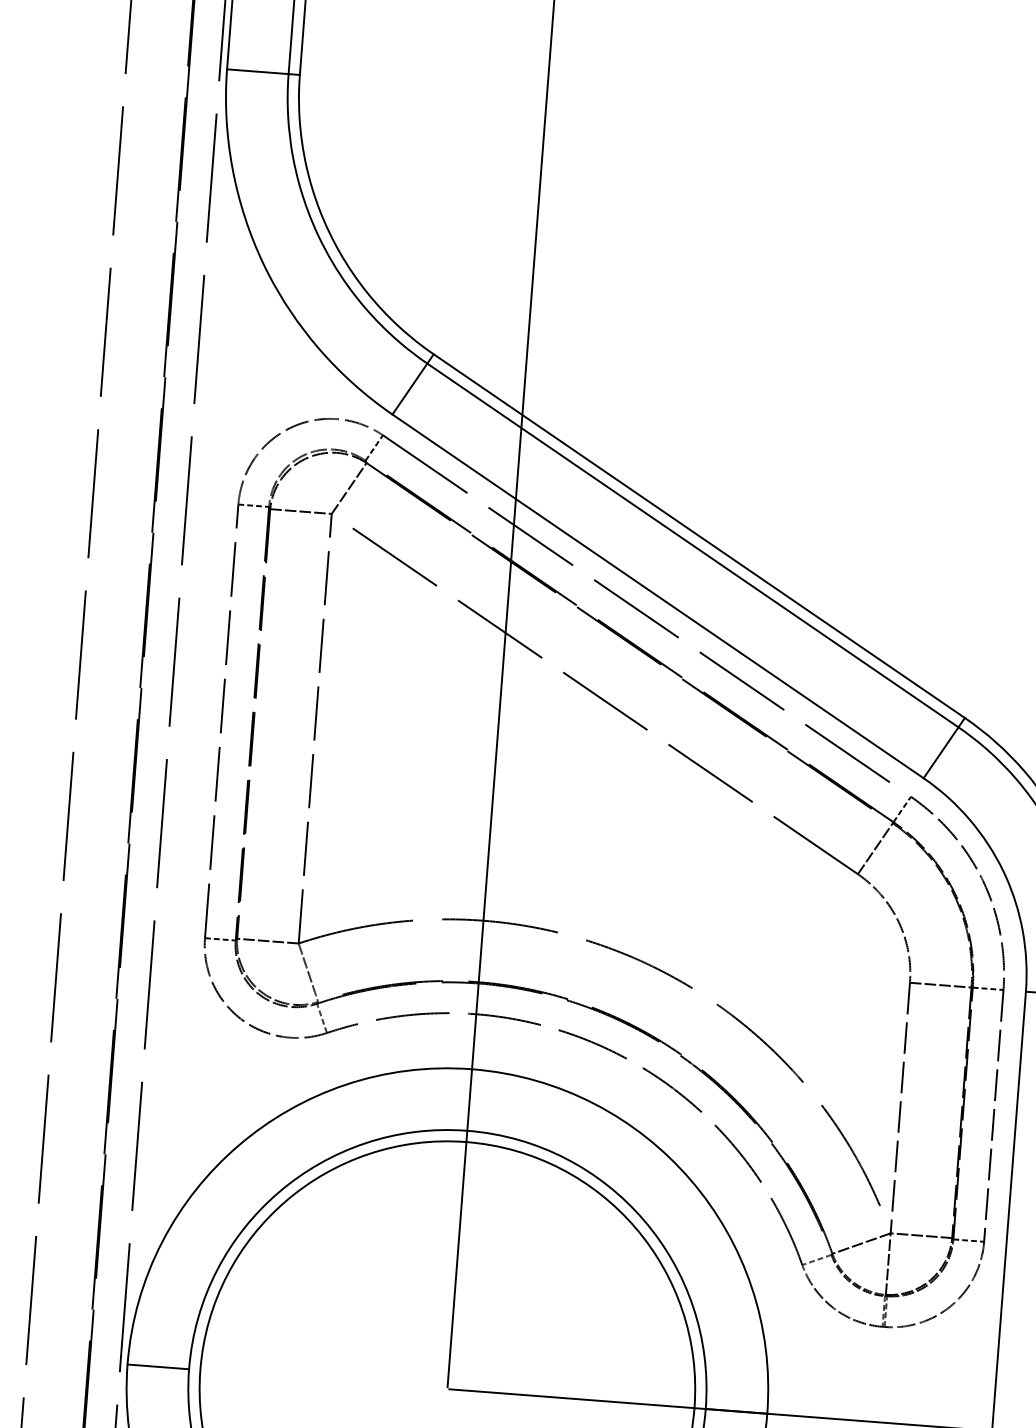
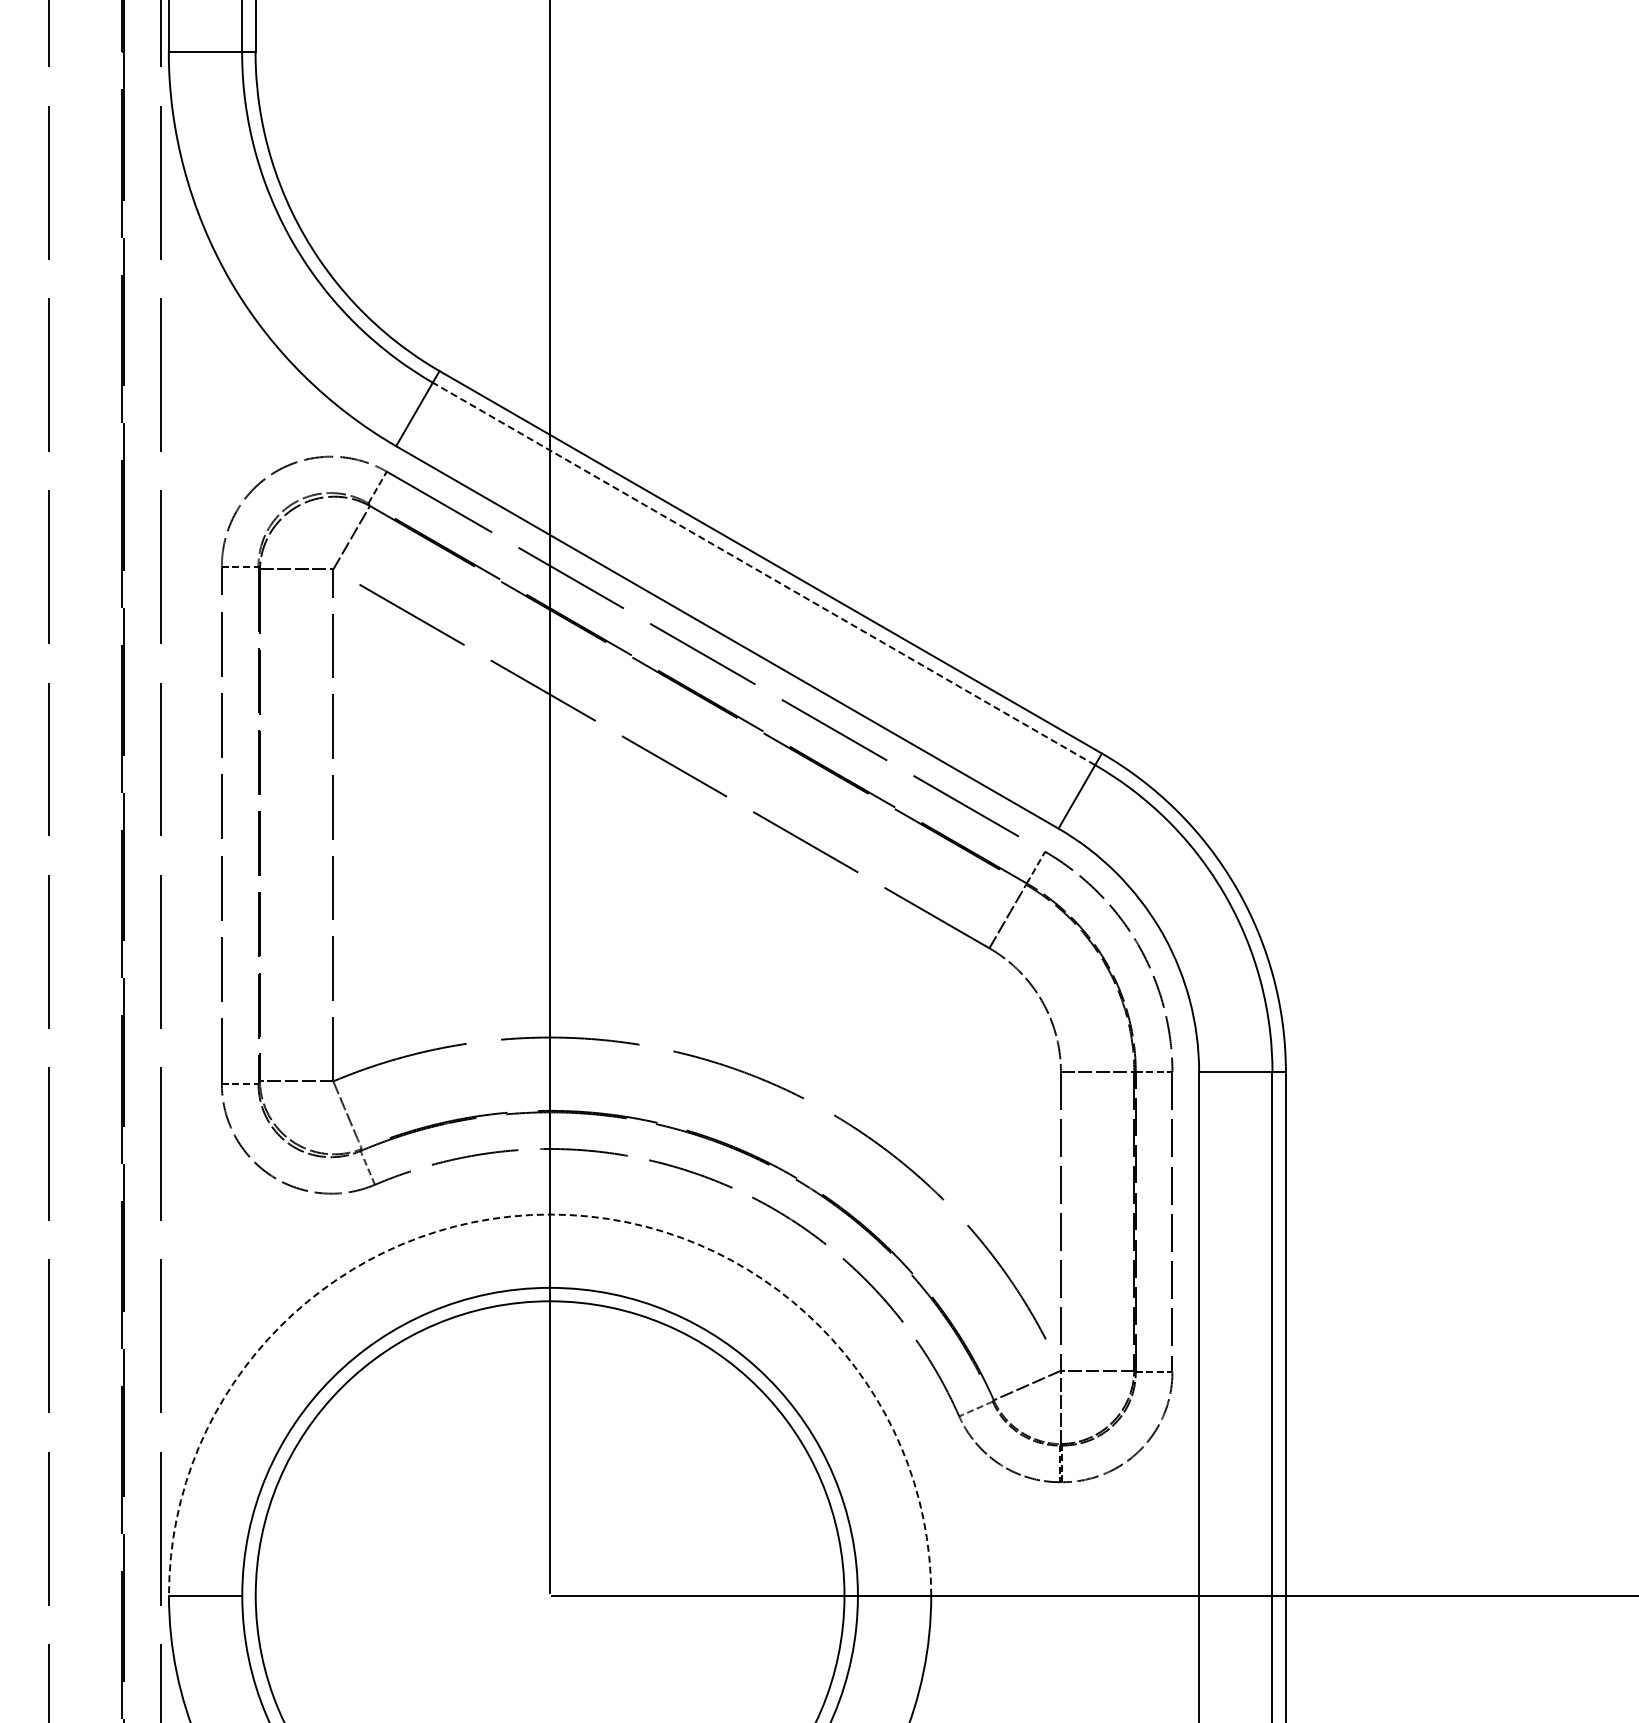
line: (692, 545) -> (763, 573), solid -> dashed
arc: (472, 1069) -> (550, 1214), solid -> dashed

